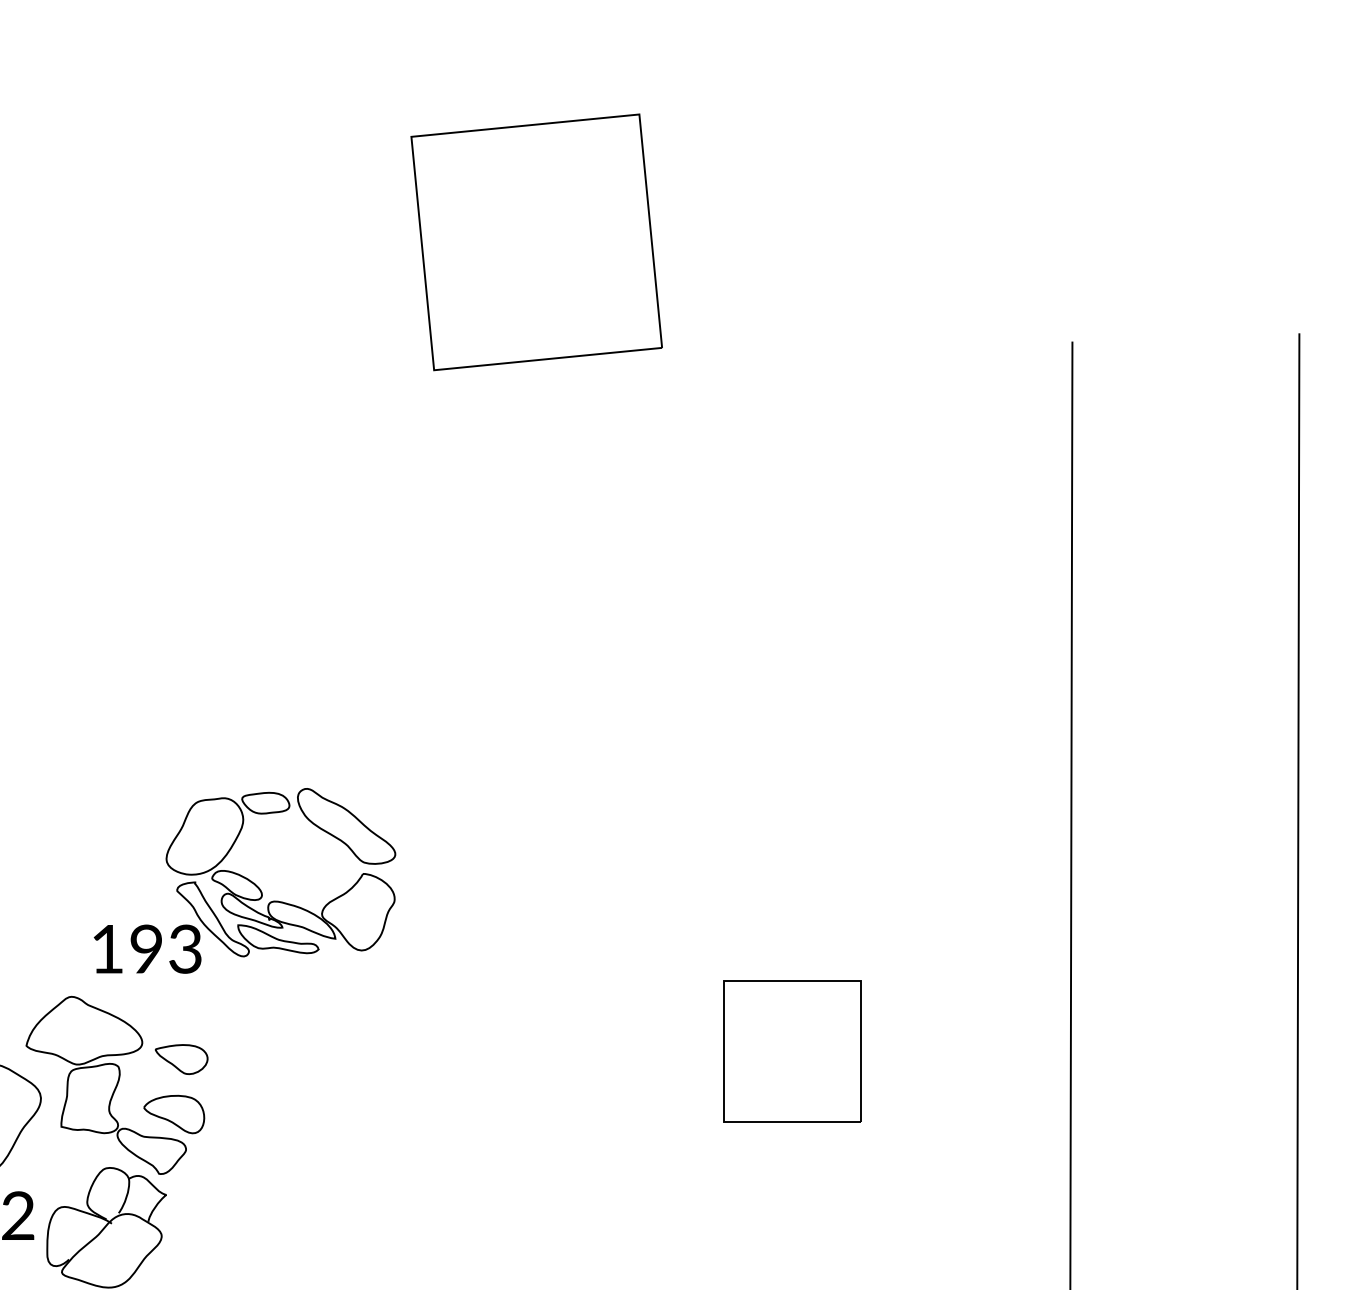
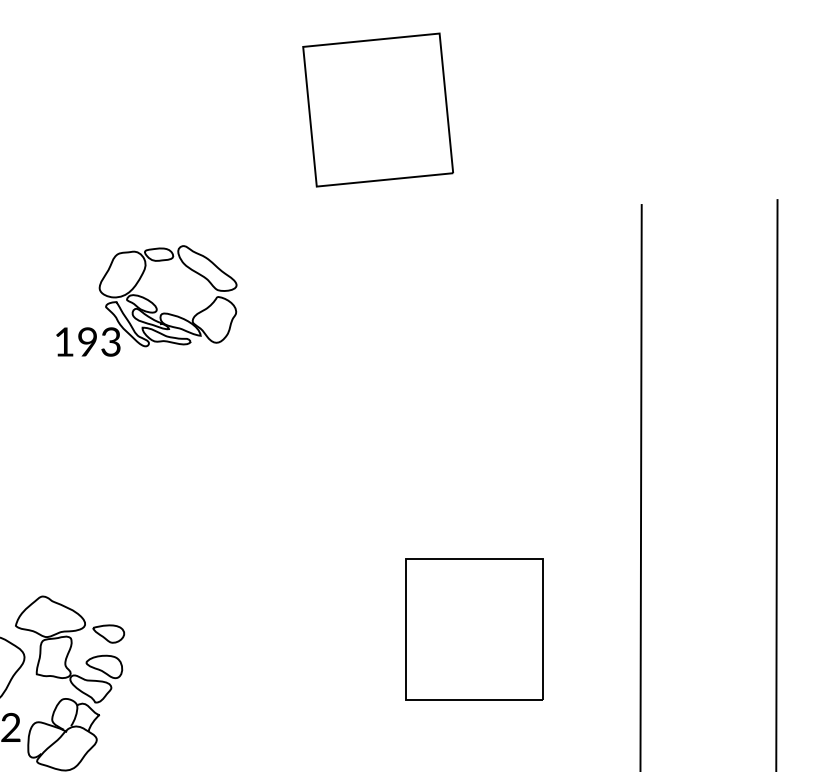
part: (535, 241) -> (377, 109), moved
part: (244, 879) -> (146, 300), moved
part: (792, 1051) -> (474, 629), size x1.67

